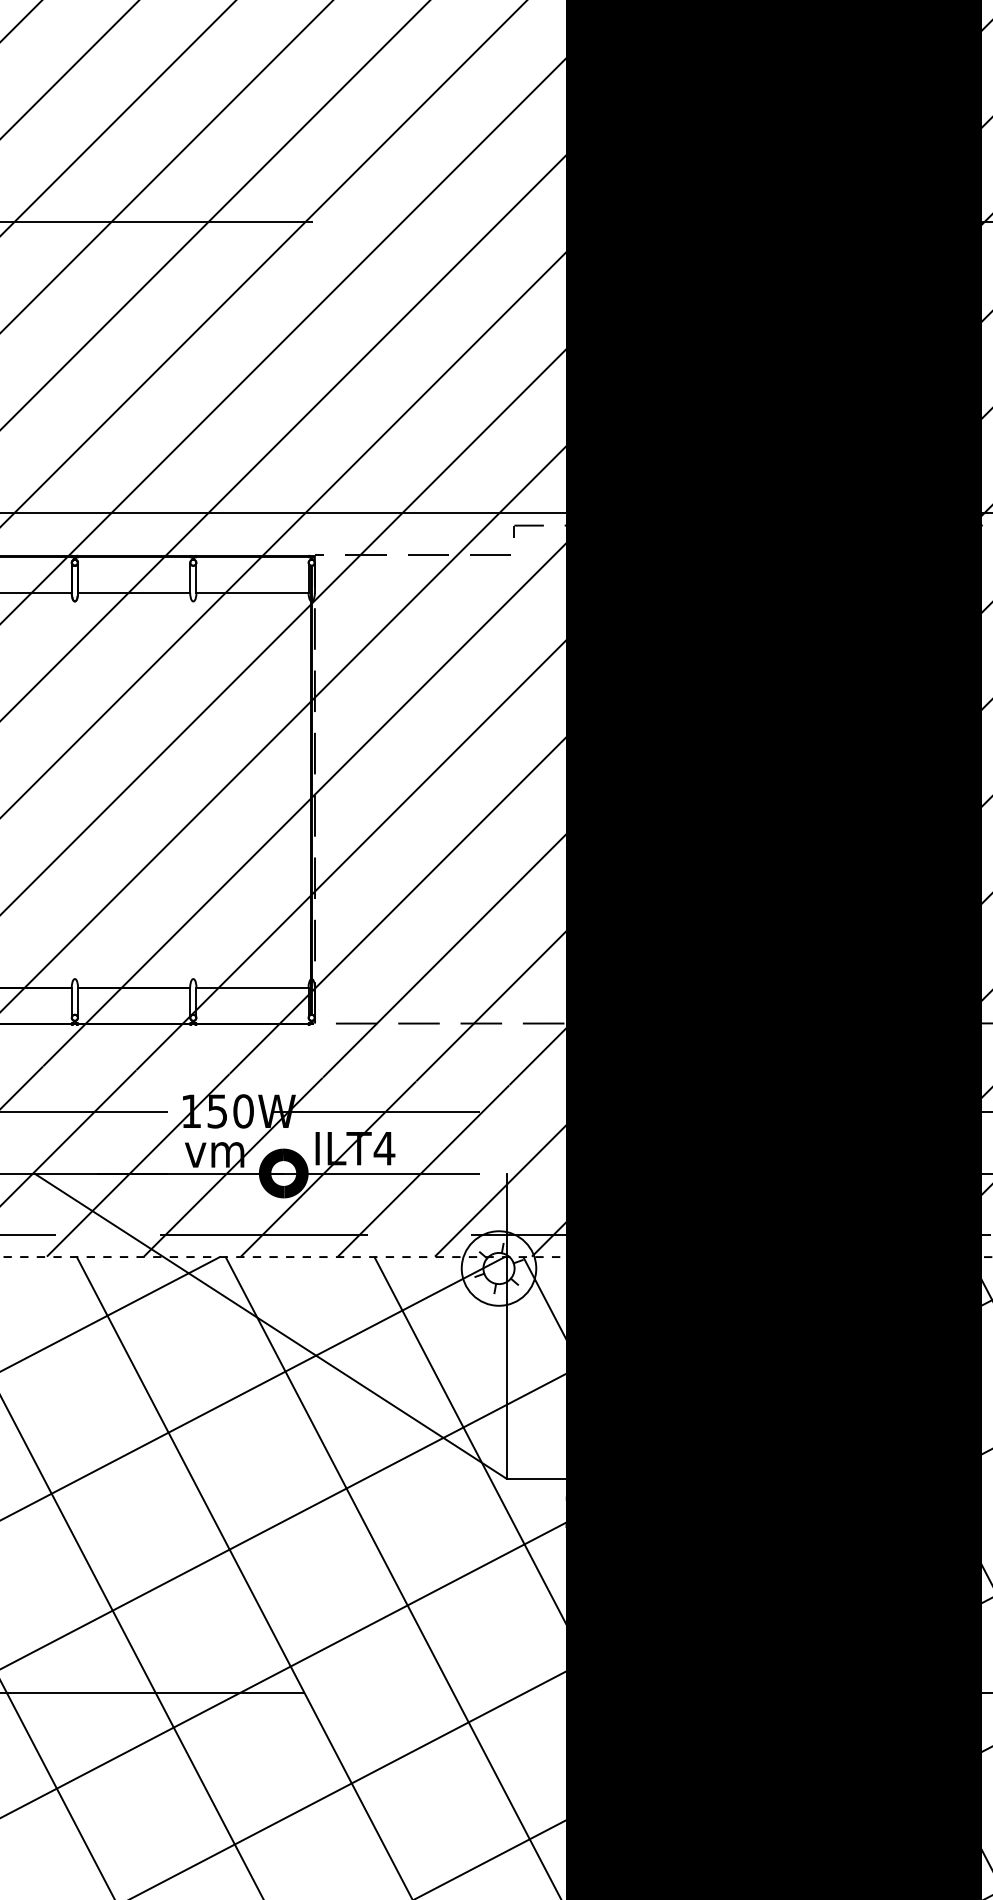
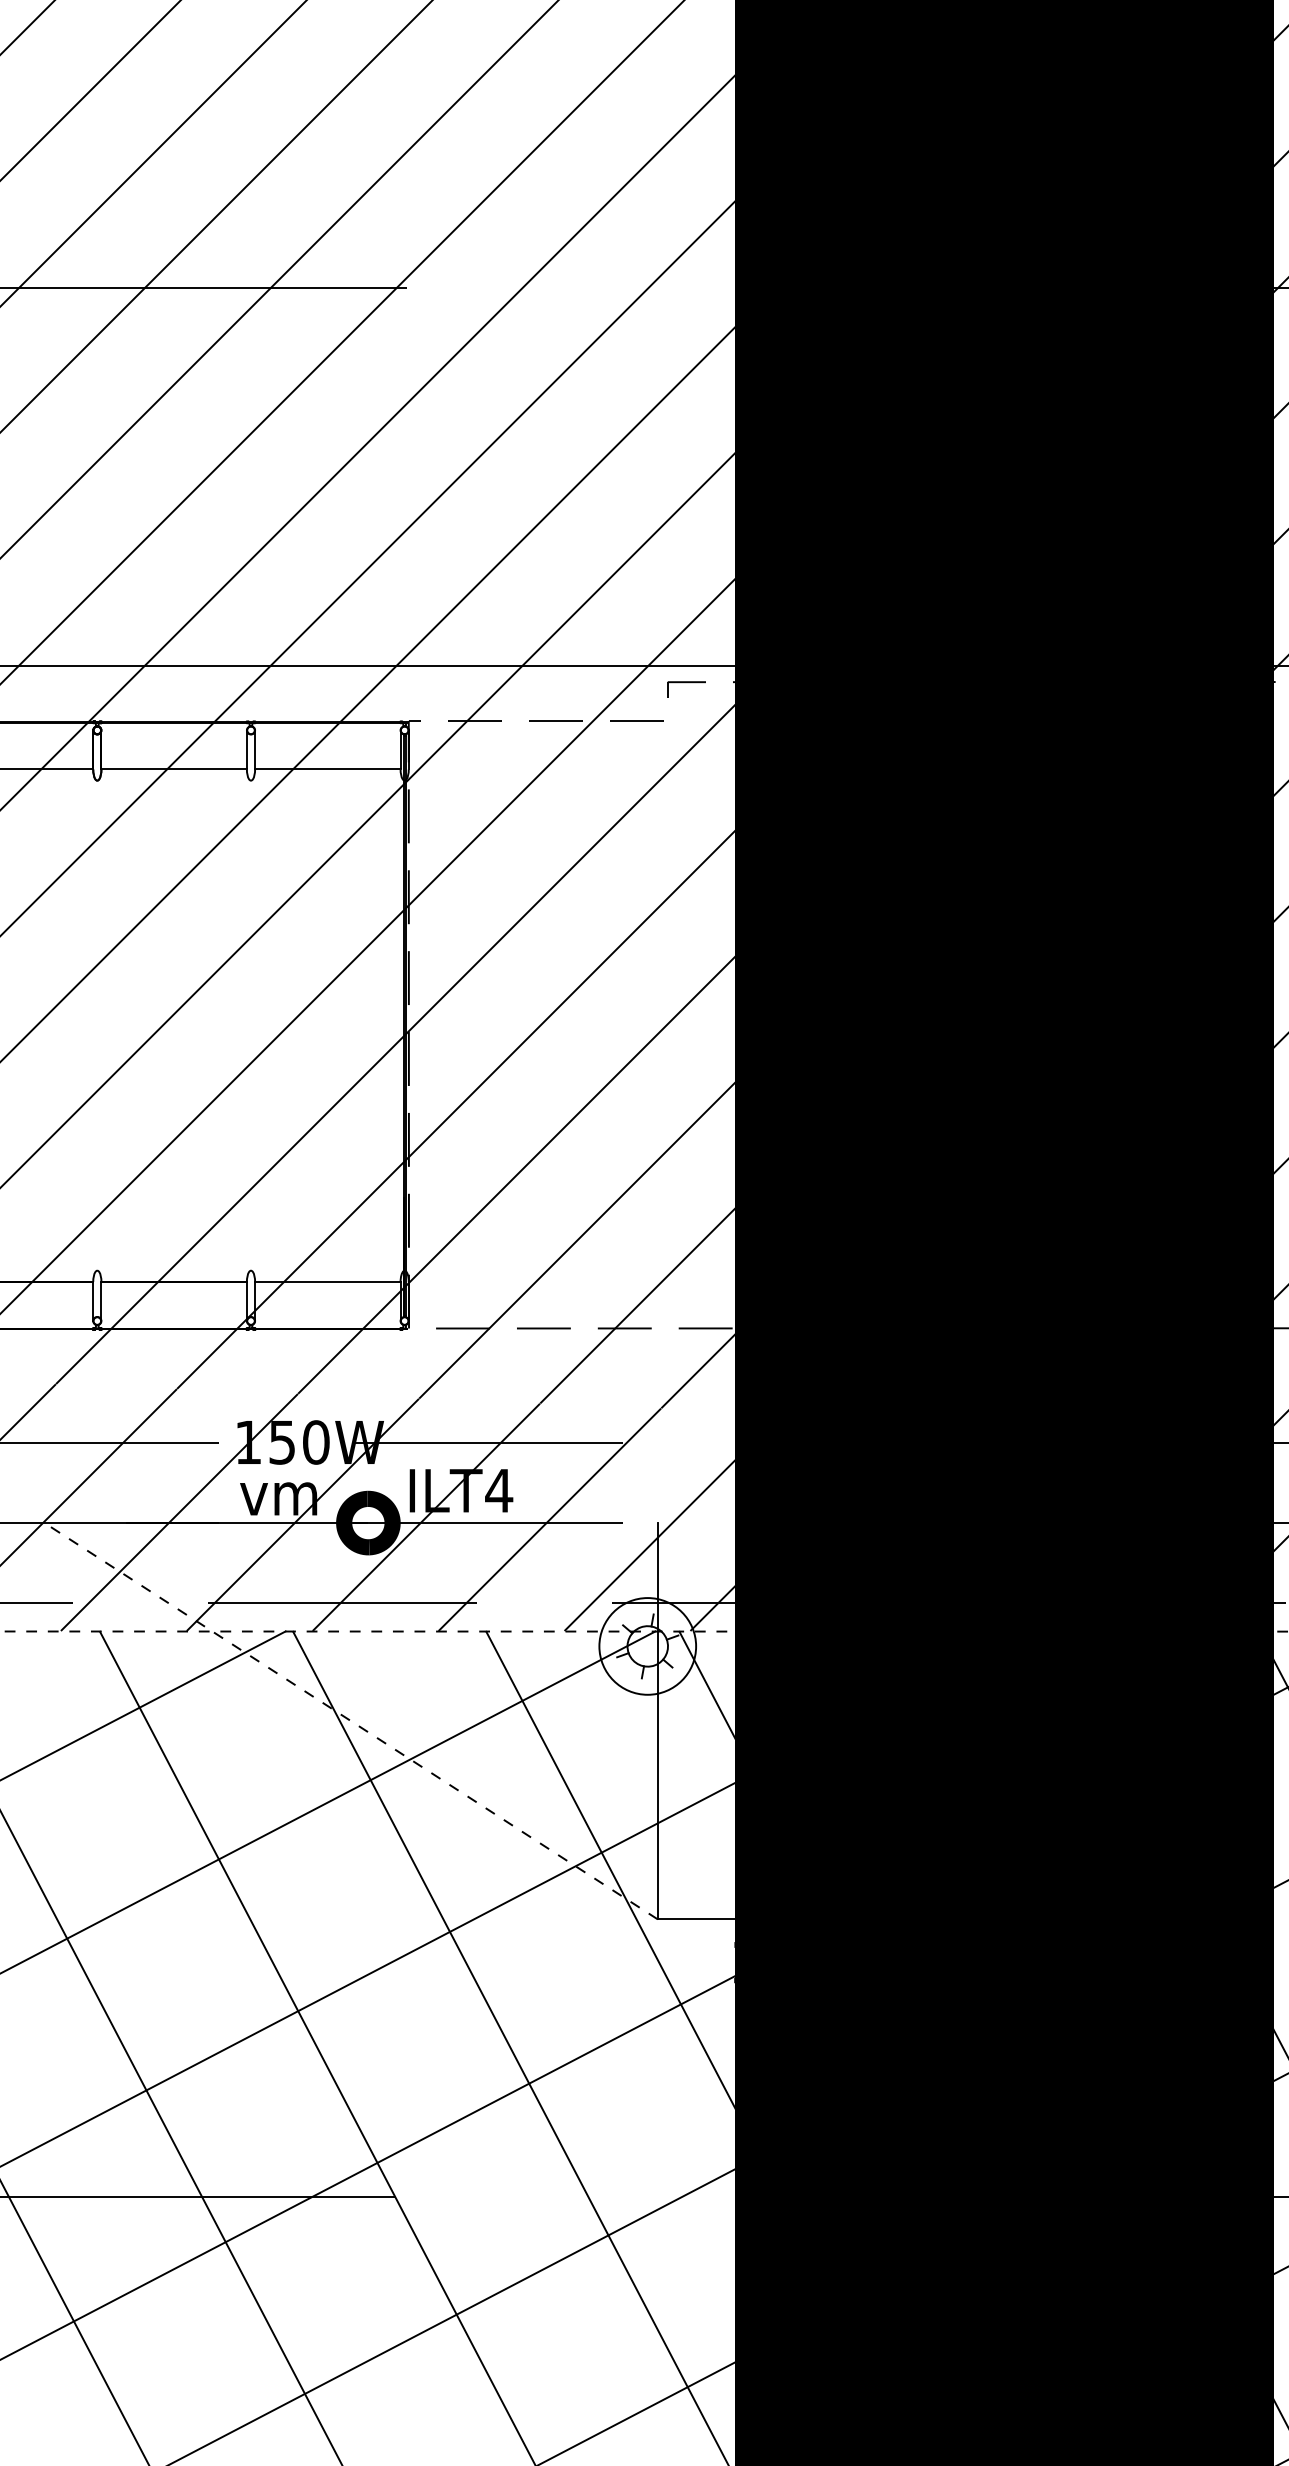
line: (270, 1325) -> (351, 1720), solid -> dashed

